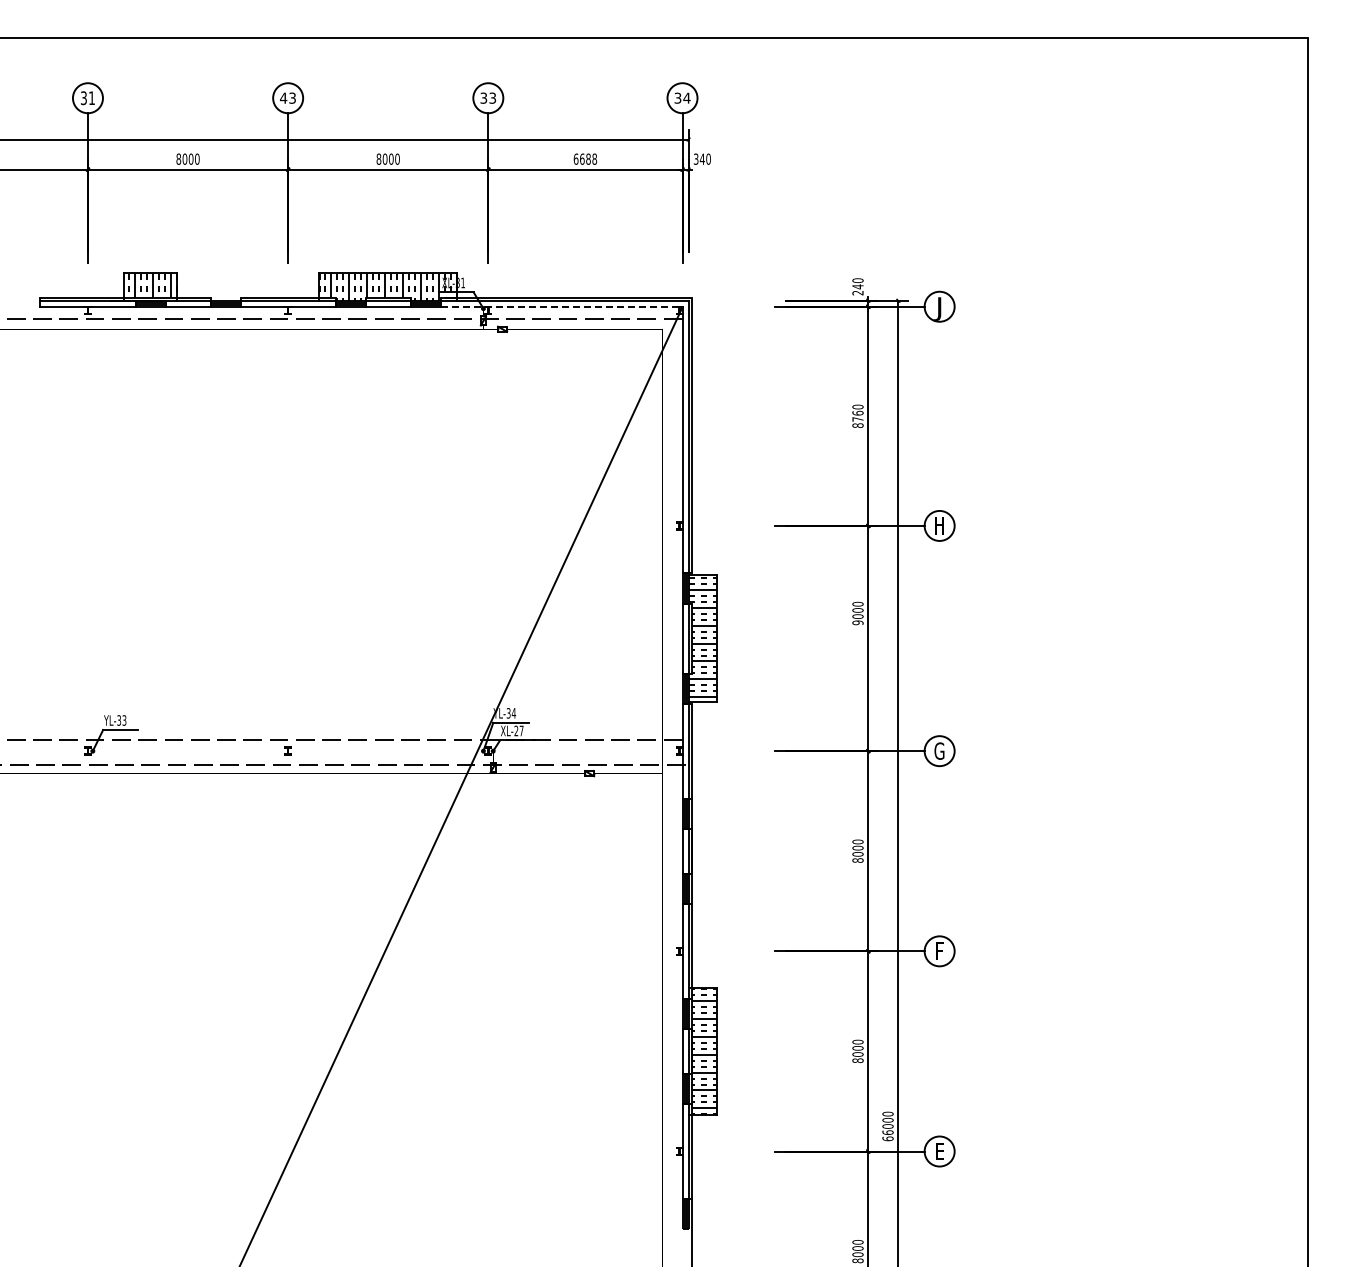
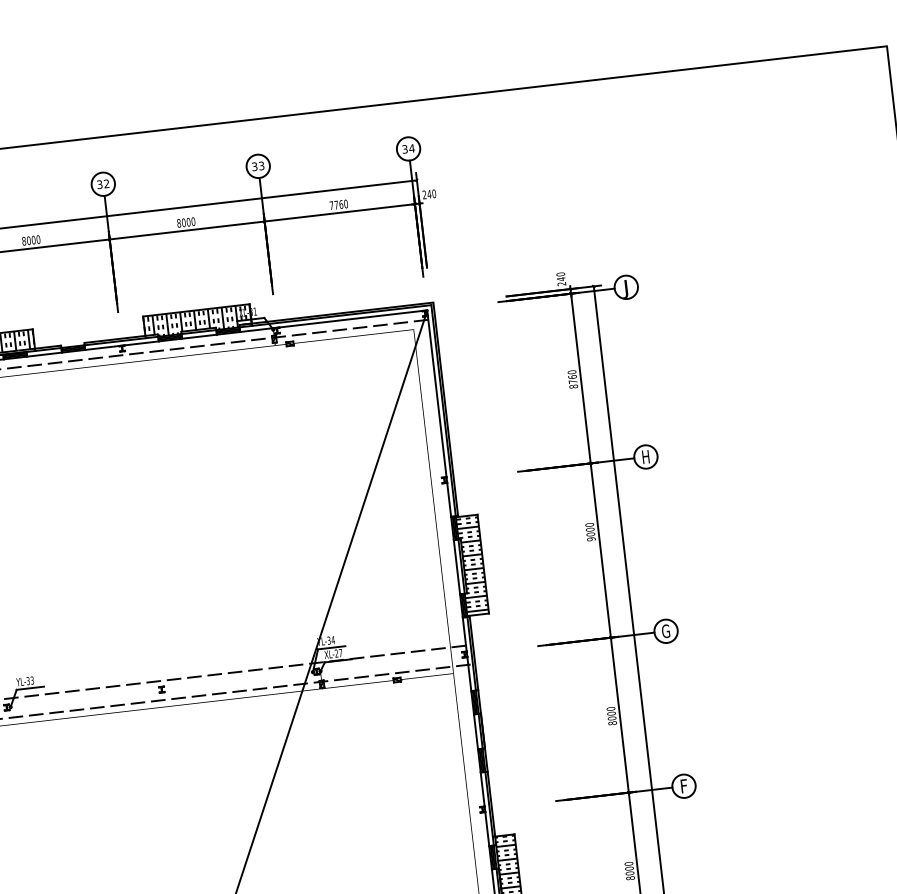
text: (287, 97) -> (102, 183), 43 -> 32
text: (585, 158) -> (338, 204), 6688 -> 7760
text: (696, 159) -> (424, 195), 340 -> 240
line: (561, 306) -> (333, 321), dashed -> solid

